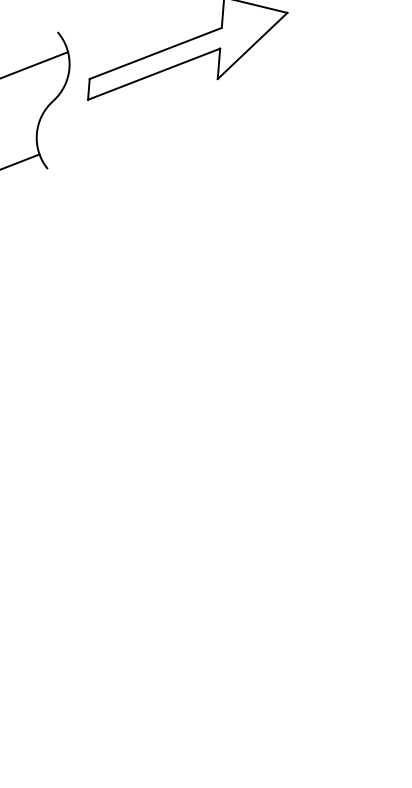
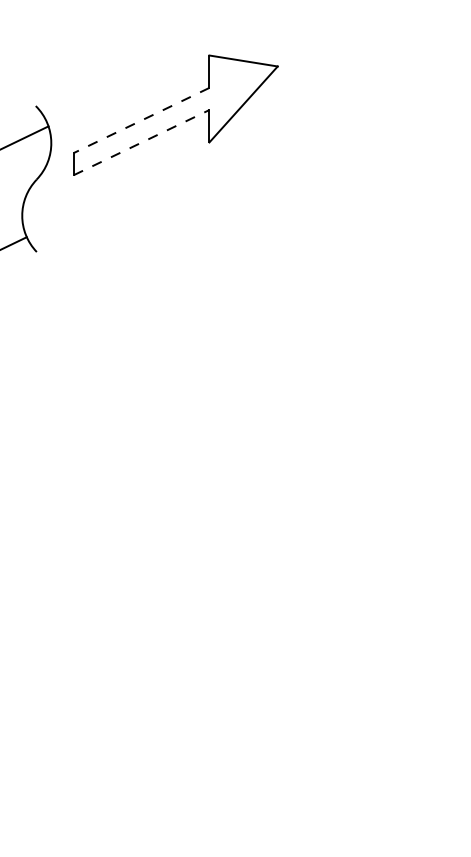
line: (155, 53) -> (141, 120), solid -> dashed
line: (155, 74) -> (142, 142), solid -> dashed

